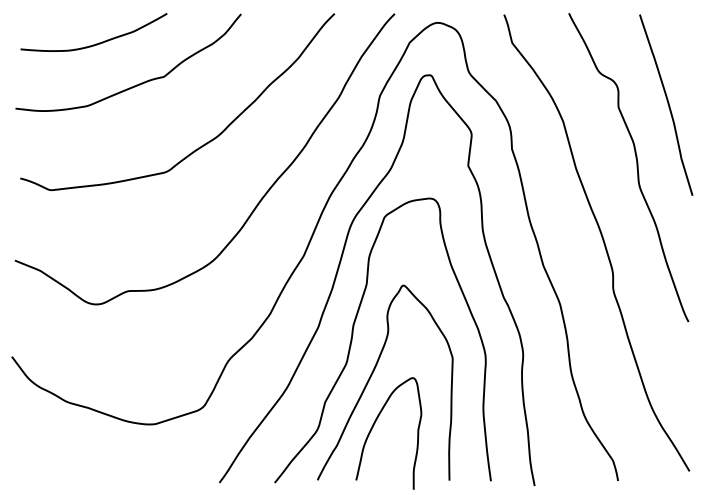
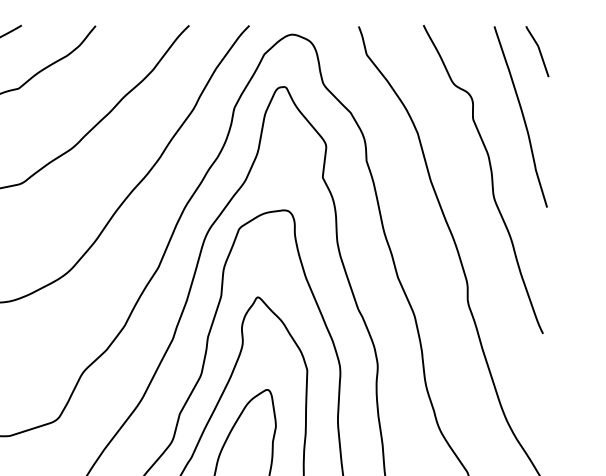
curve: (684, 39) -> (539, 51), added

